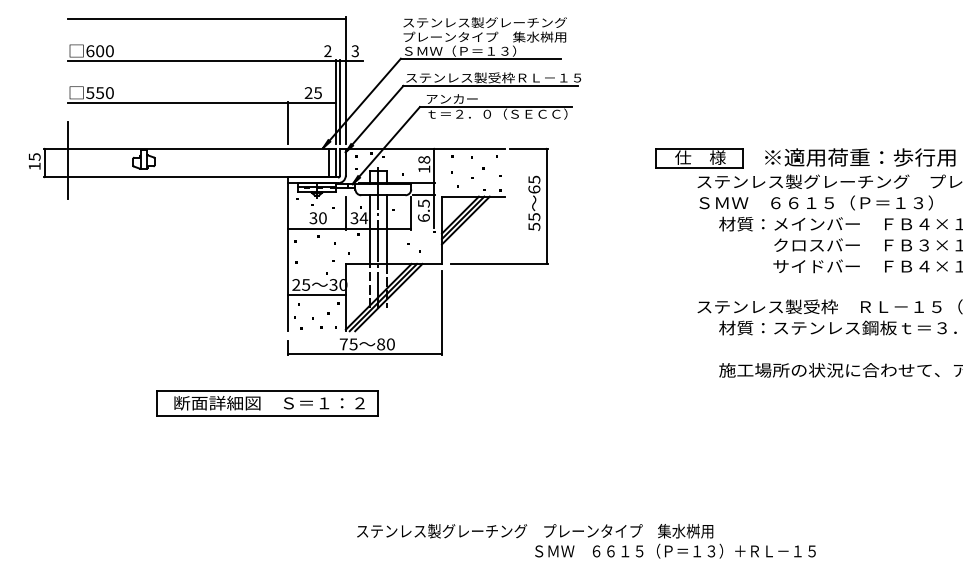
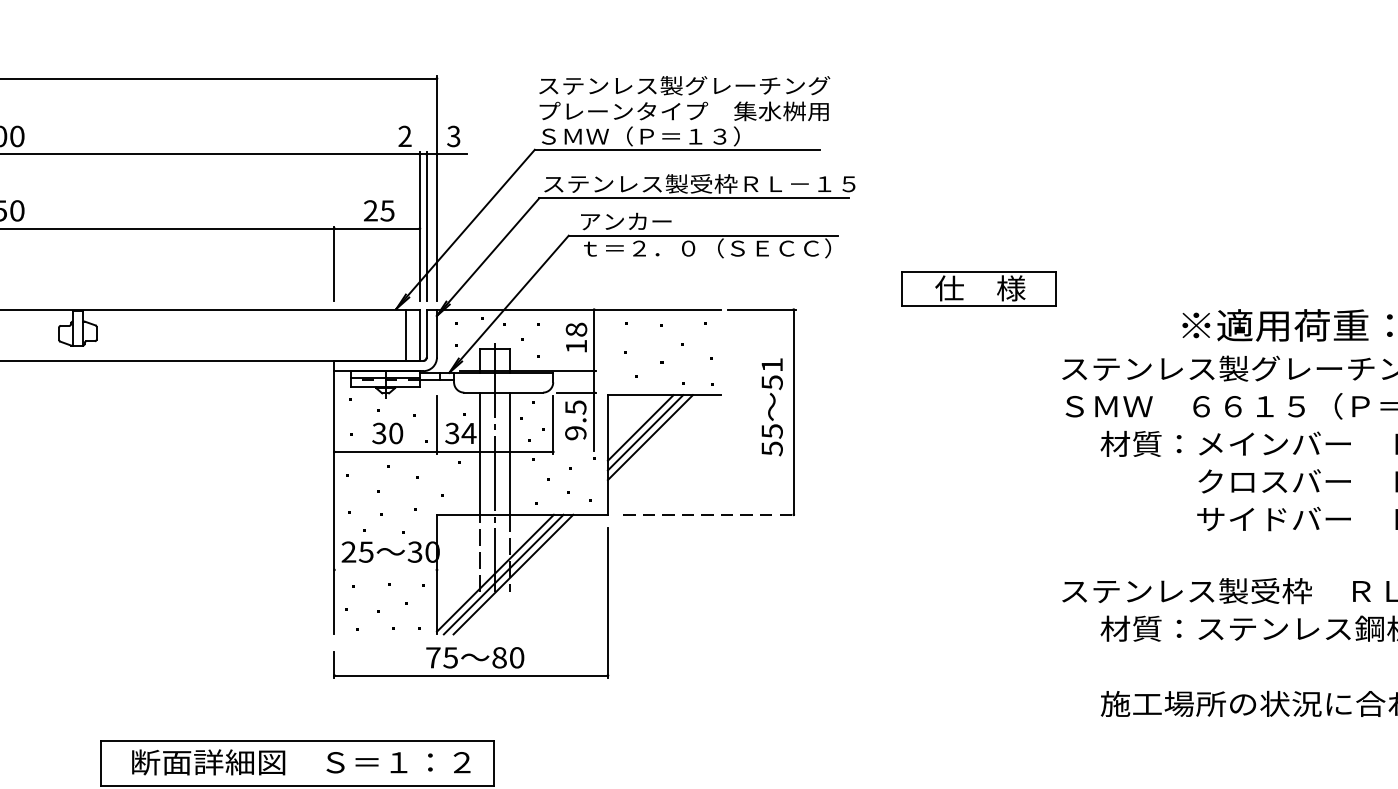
part: (699, 158) -> (978, 289), moved
text: (534, 184) -> (772, 373), 65 -> 51
text: (423, 217) -> (575, 432), 6.5 -> 9.5
line: (499, 263) -> (710, 513), solid -> dashed
line: (316, 294) -> (384, 569), removed

